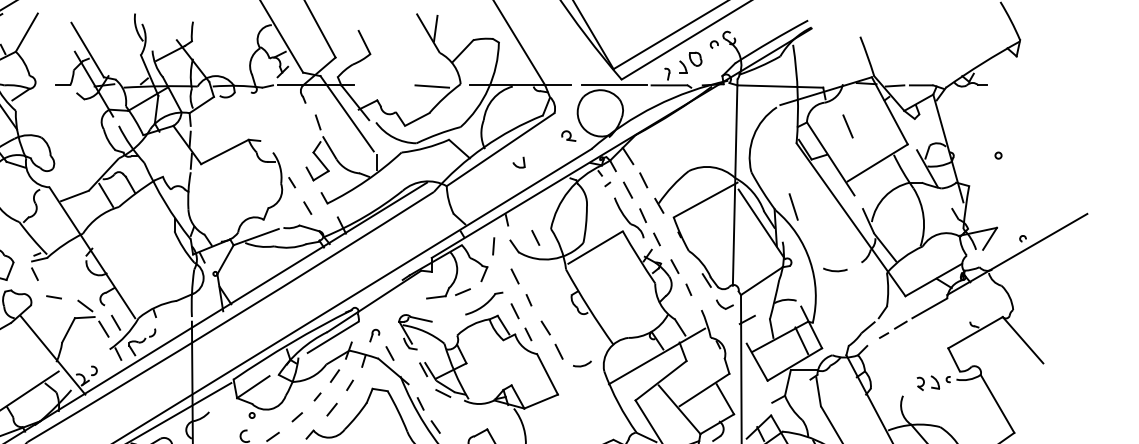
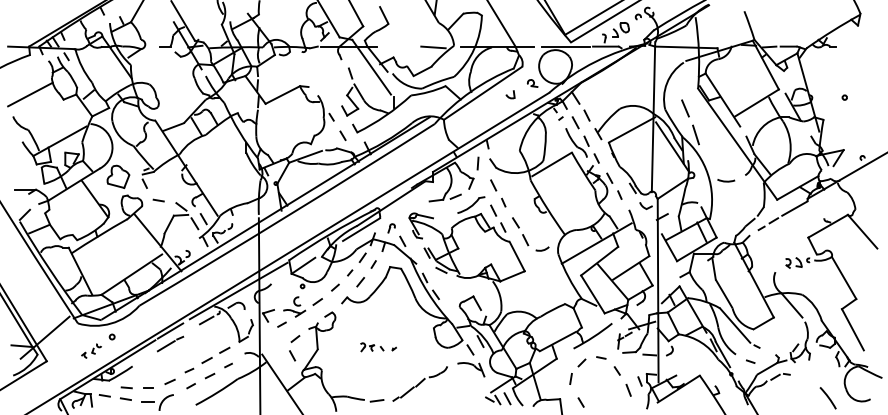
line: (848, 126) -> (685, 108), moved
part: (519, 162) -> (510, 94), moved
line: (535, 238) -> (508, 157), removed

